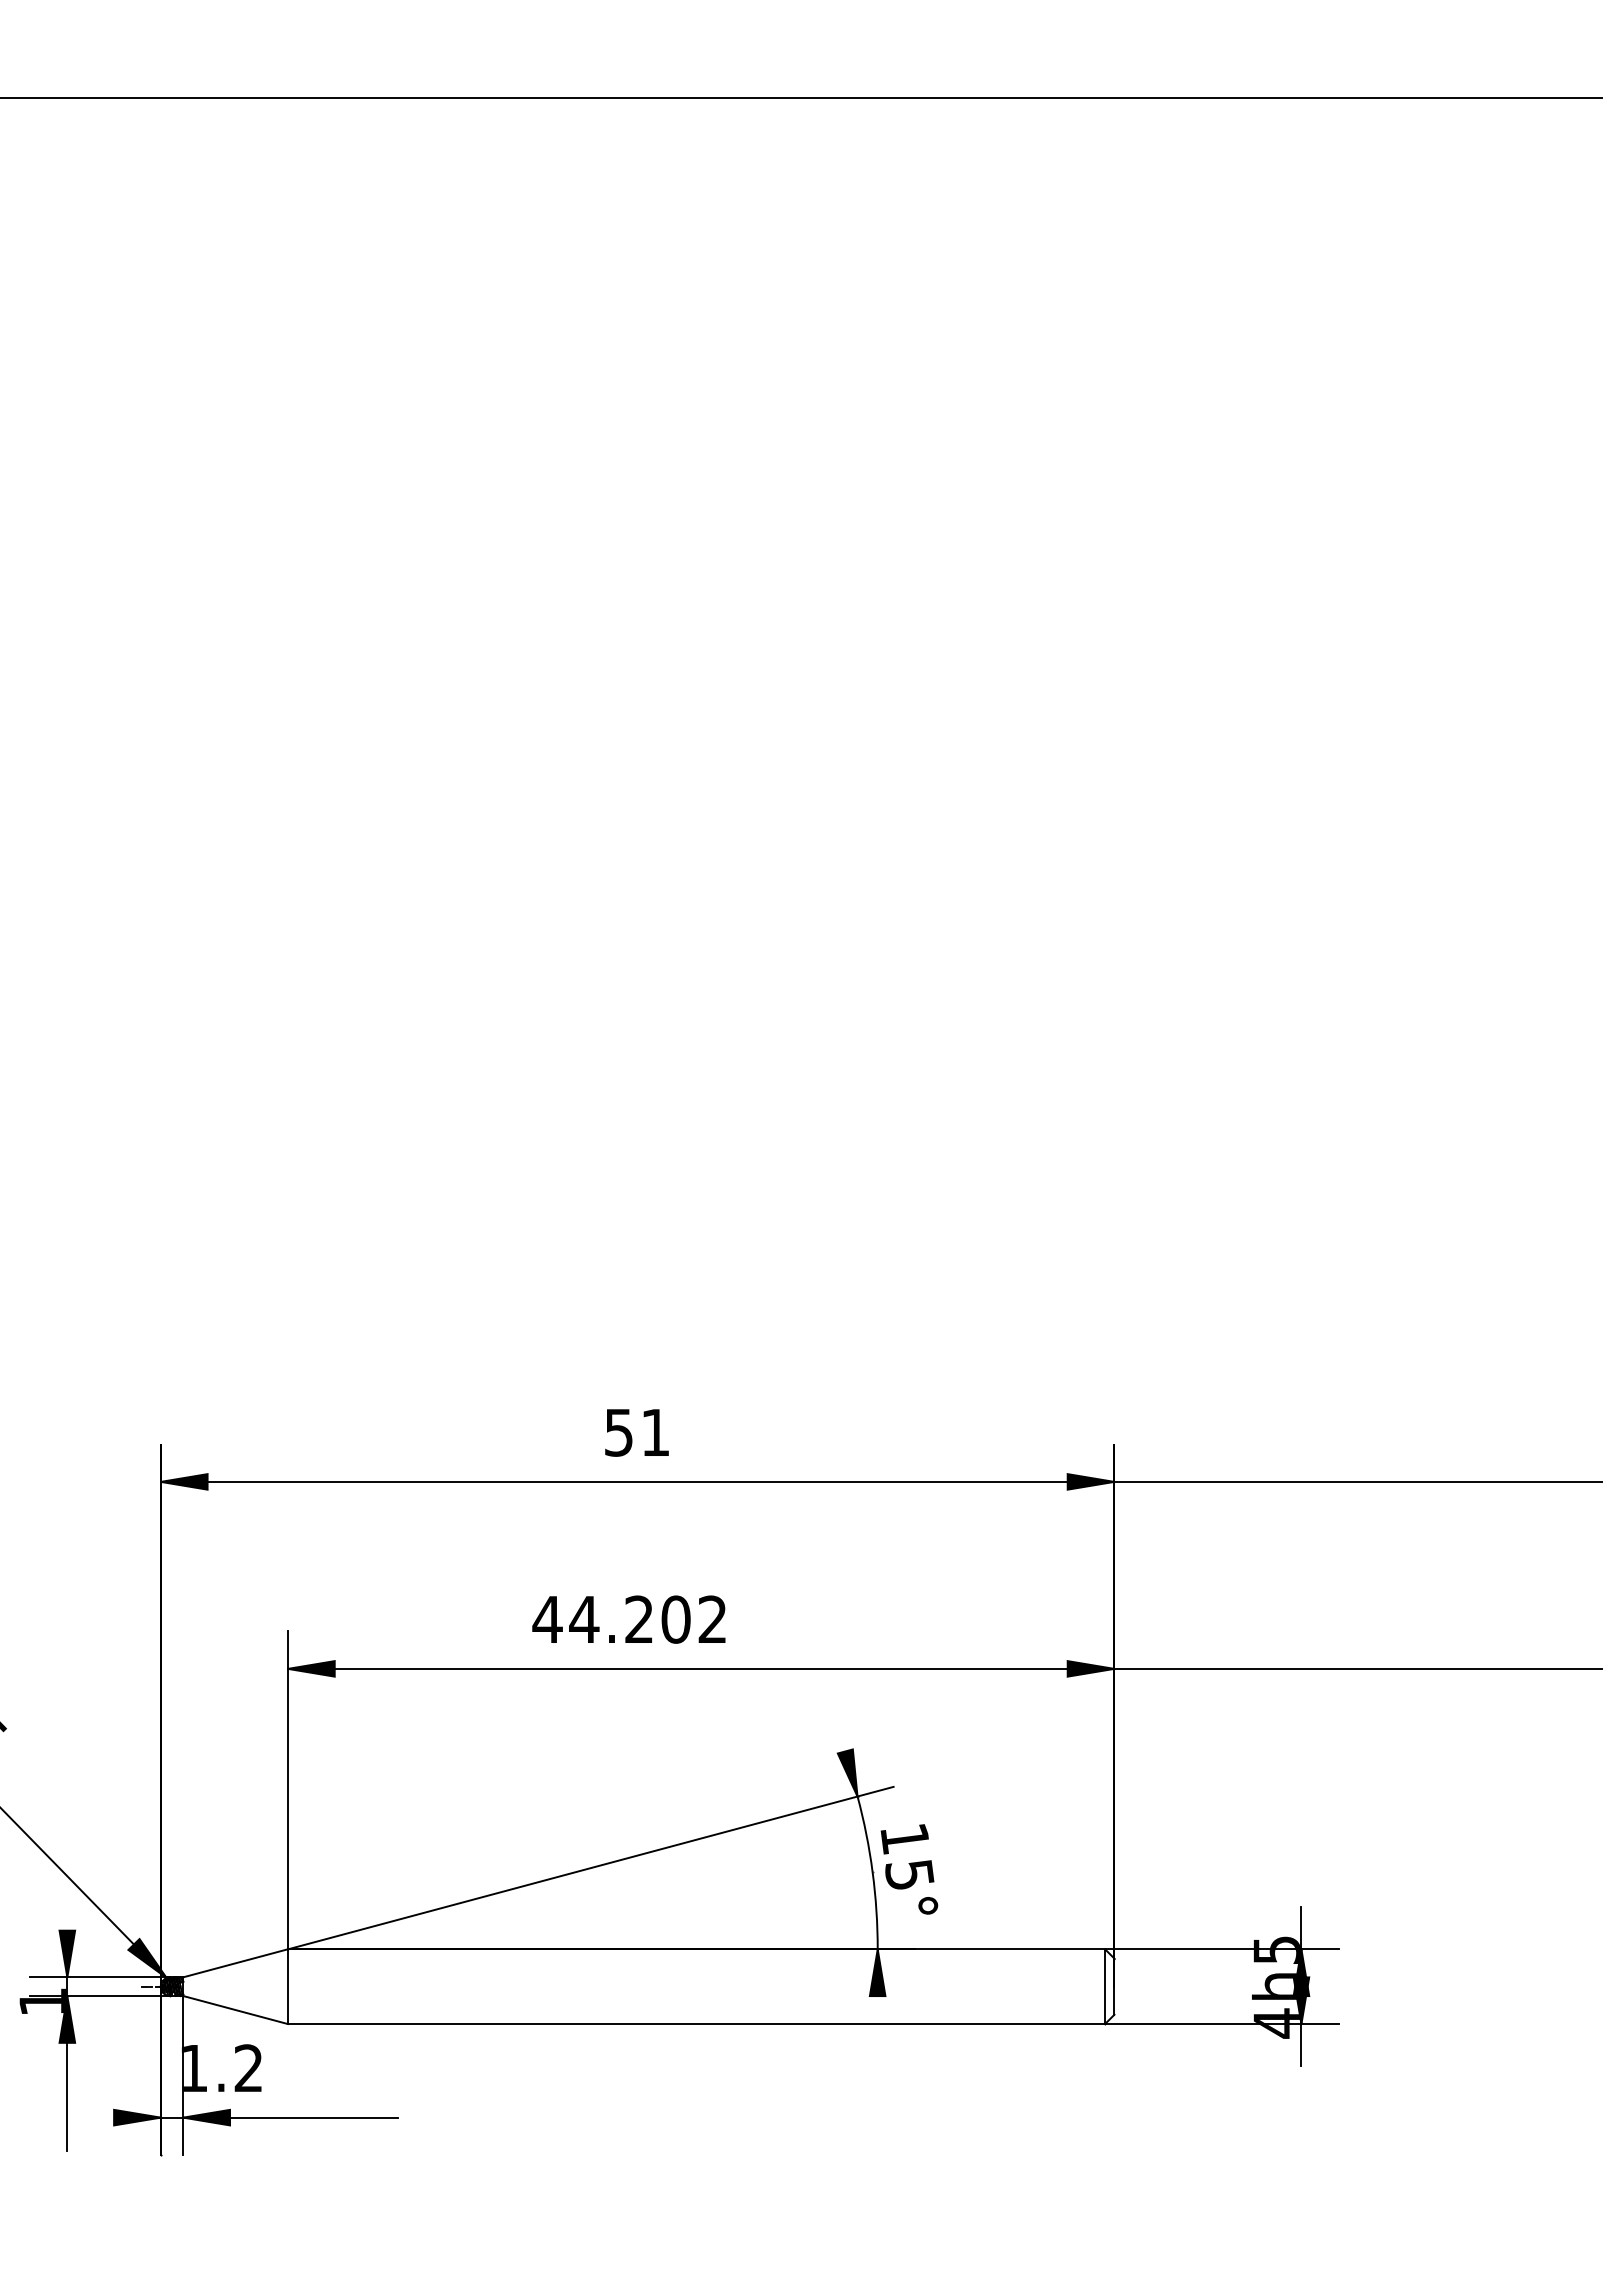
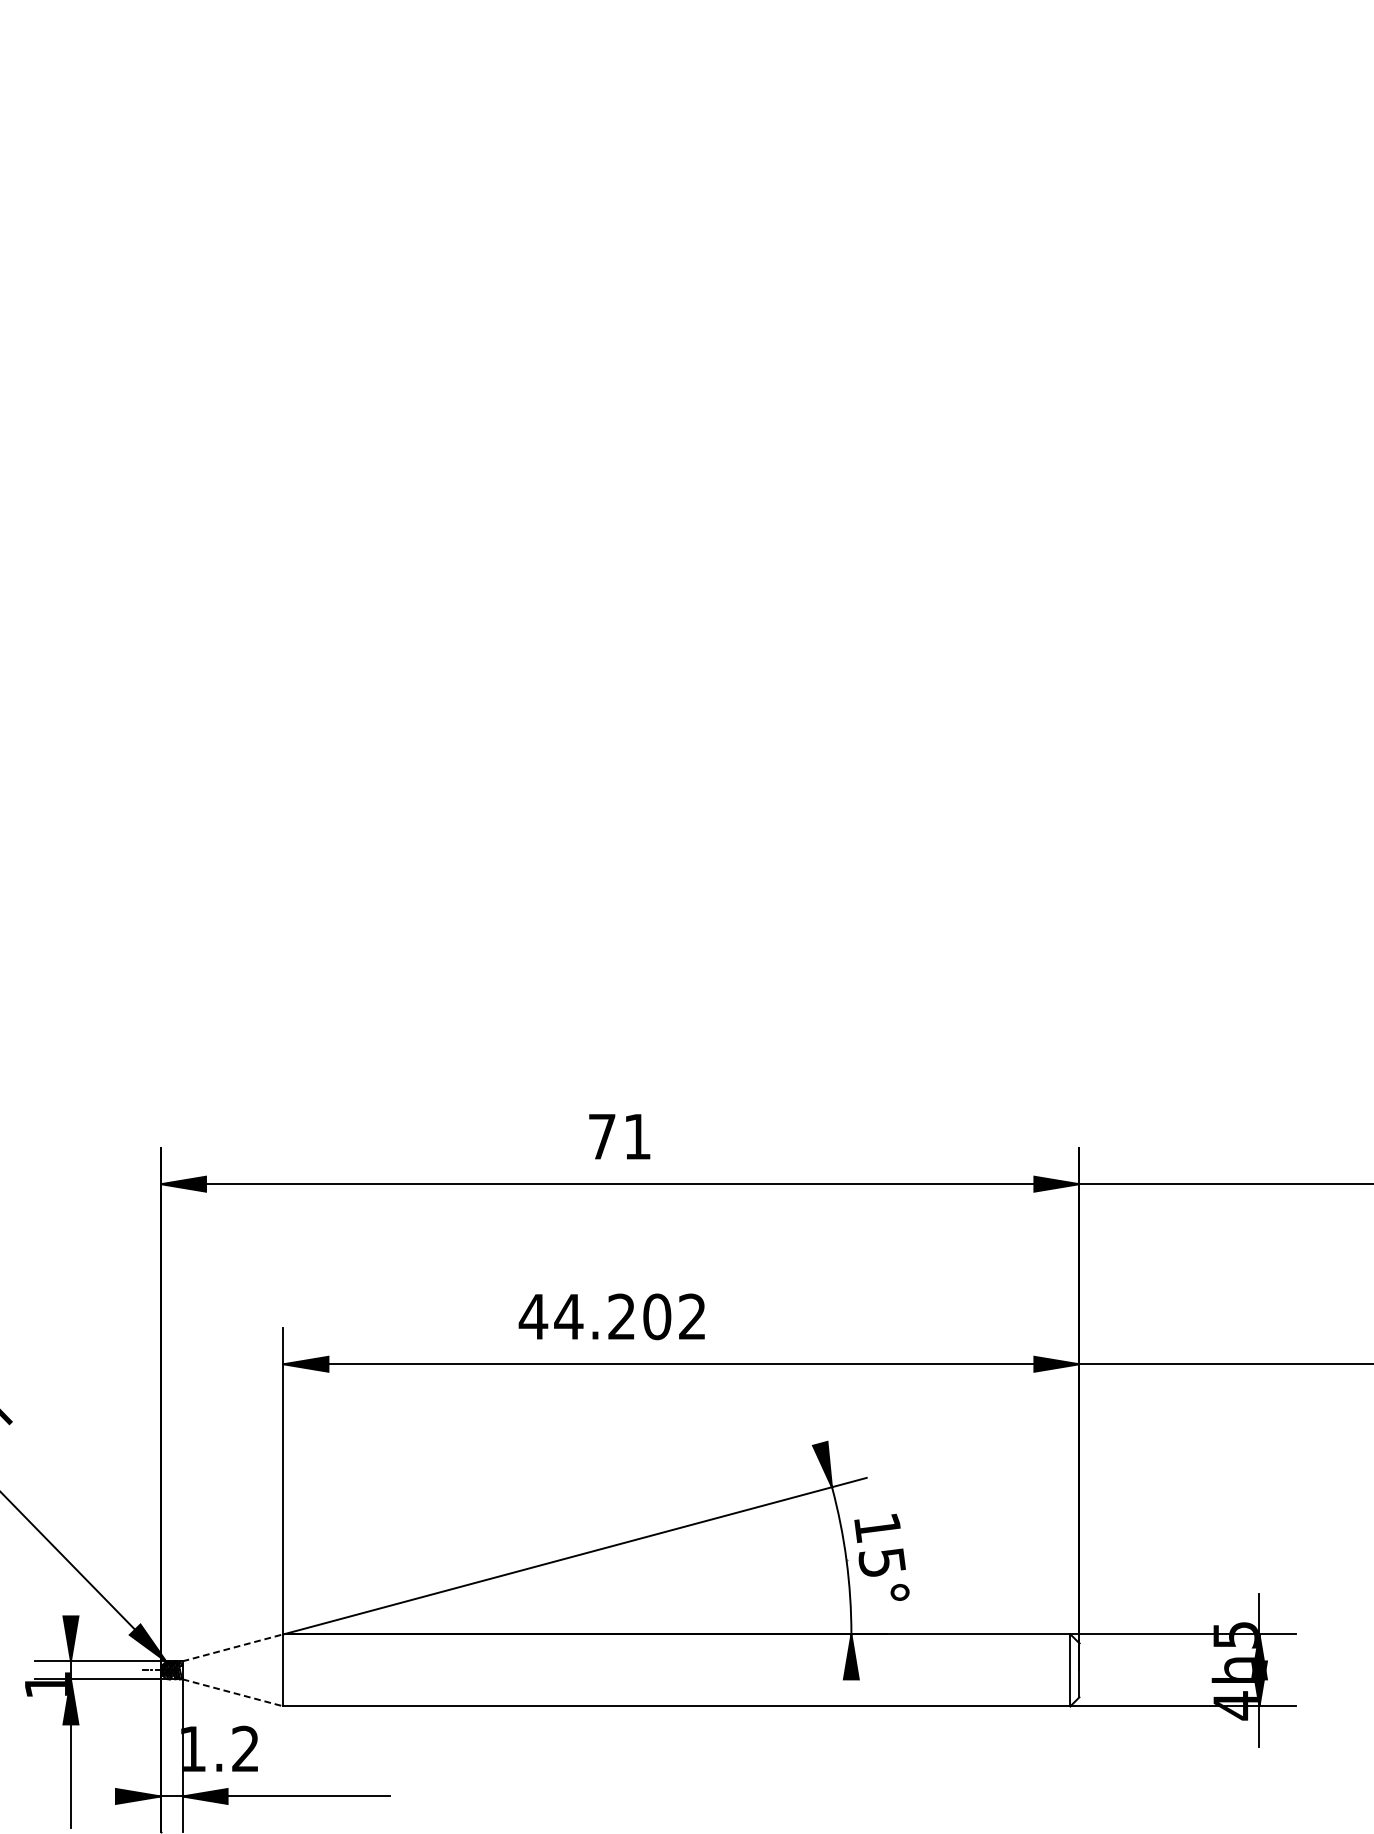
text: (618, 1432) -> (601, 1136), 51 -> 71
line: (236, 1963) -> (233, 1648), solid -> dashed
line: (236, 2010) -> (233, 1693), solid -> dashed

